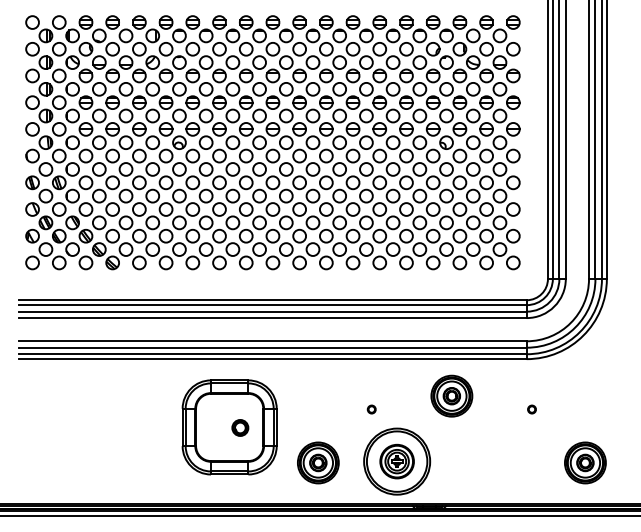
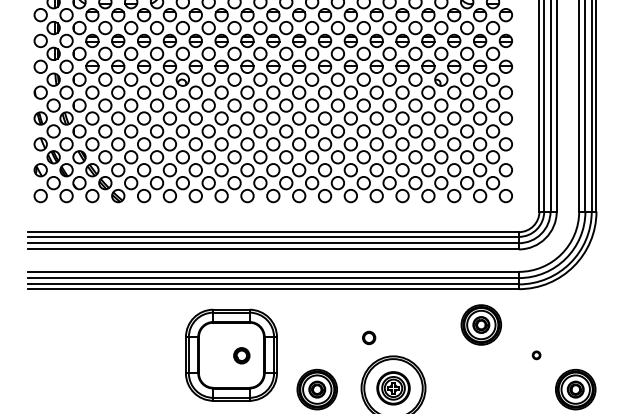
part: (451, 395) -> (480, 324), moved
part: (371, 409) -> (368, 337), size x1.6
part: (531, 409) -> (536, 355), moved

